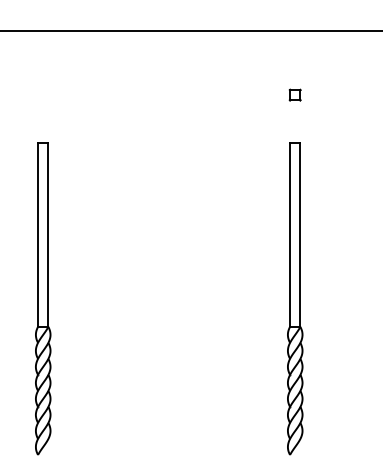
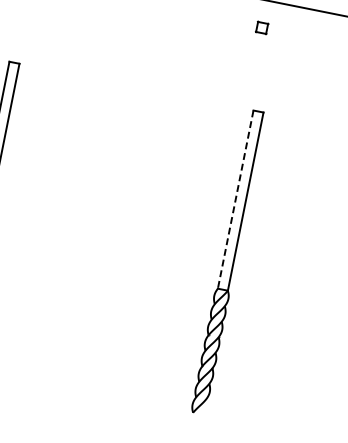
part: (294, 94) -> (261, 27), moved
line: (290, 234) -> (236, 199), solid -> dashed

